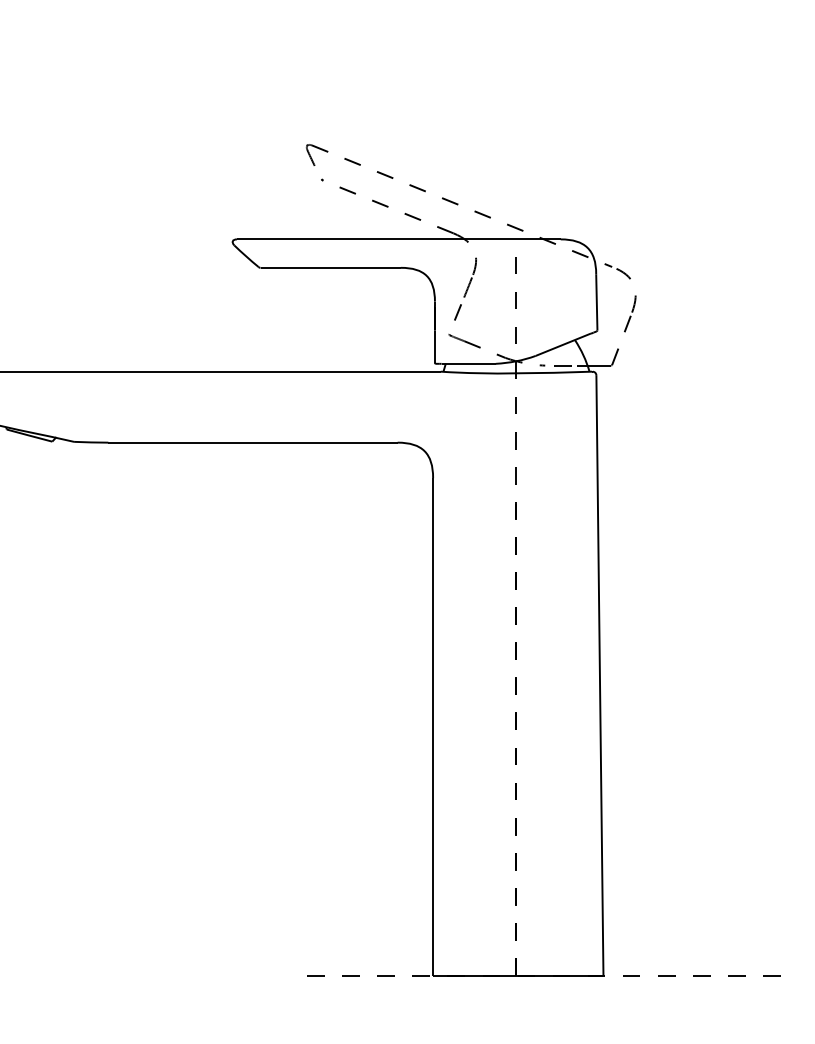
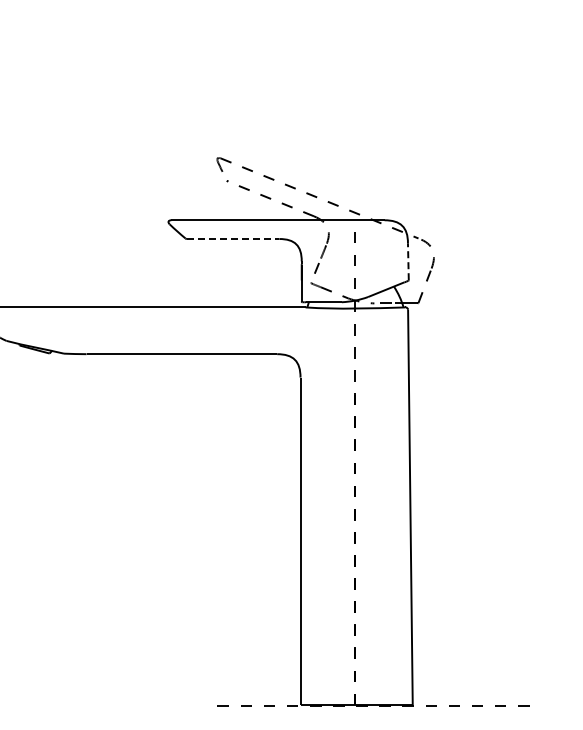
line: (331, 268) -> (233, 239), solid -> dashed
line: (597, 301) -> (408, 261), solid -> dashed

